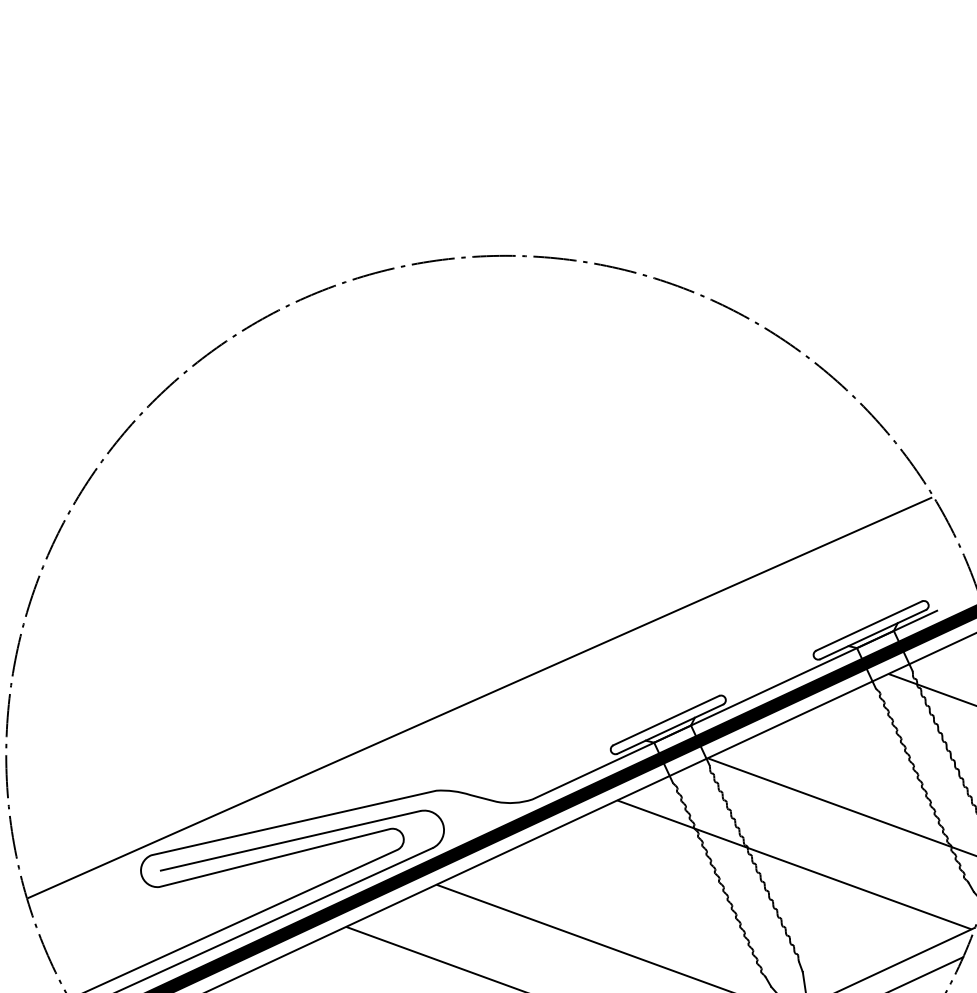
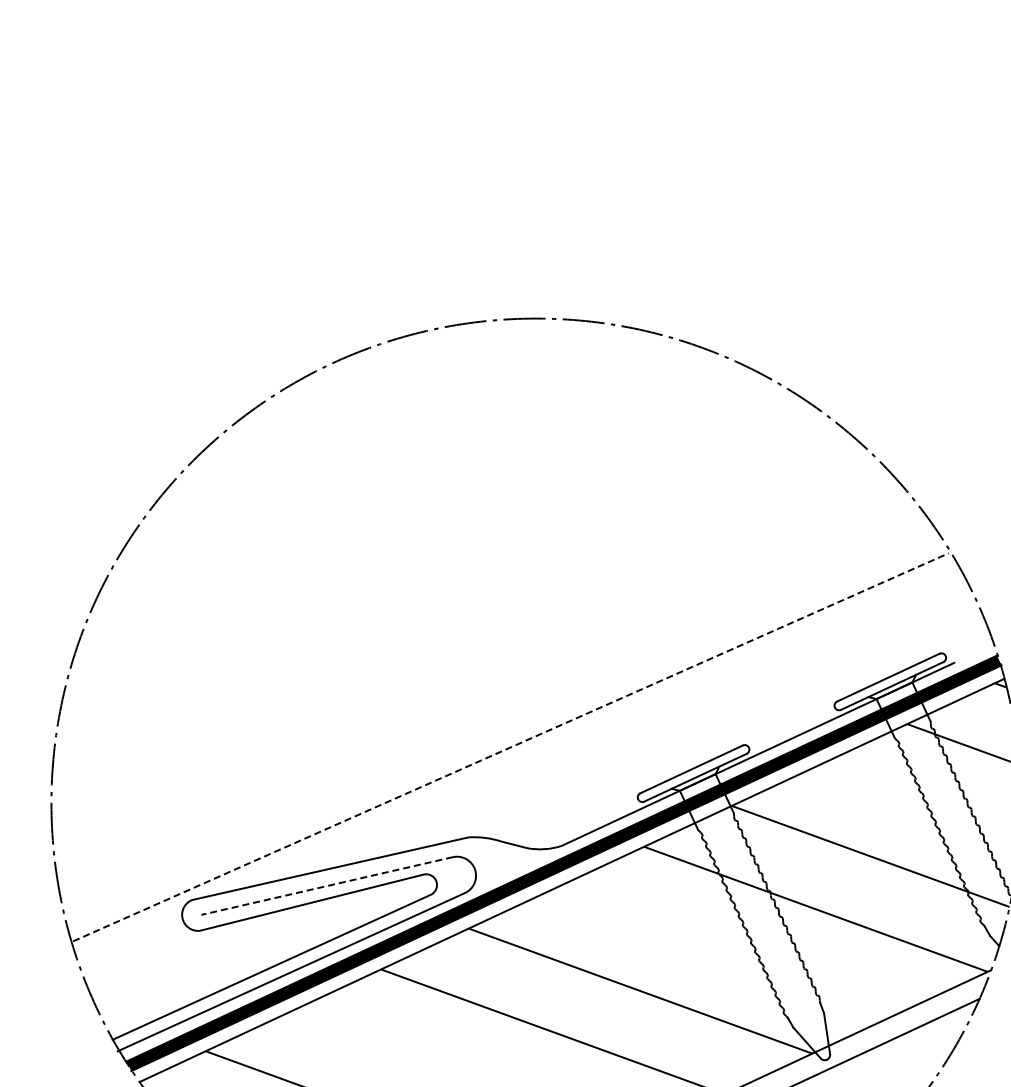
line: (479, 698) -> (510, 747), solid -> dashed
line: (289, 841) -> (326, 886), solid -> dashed

